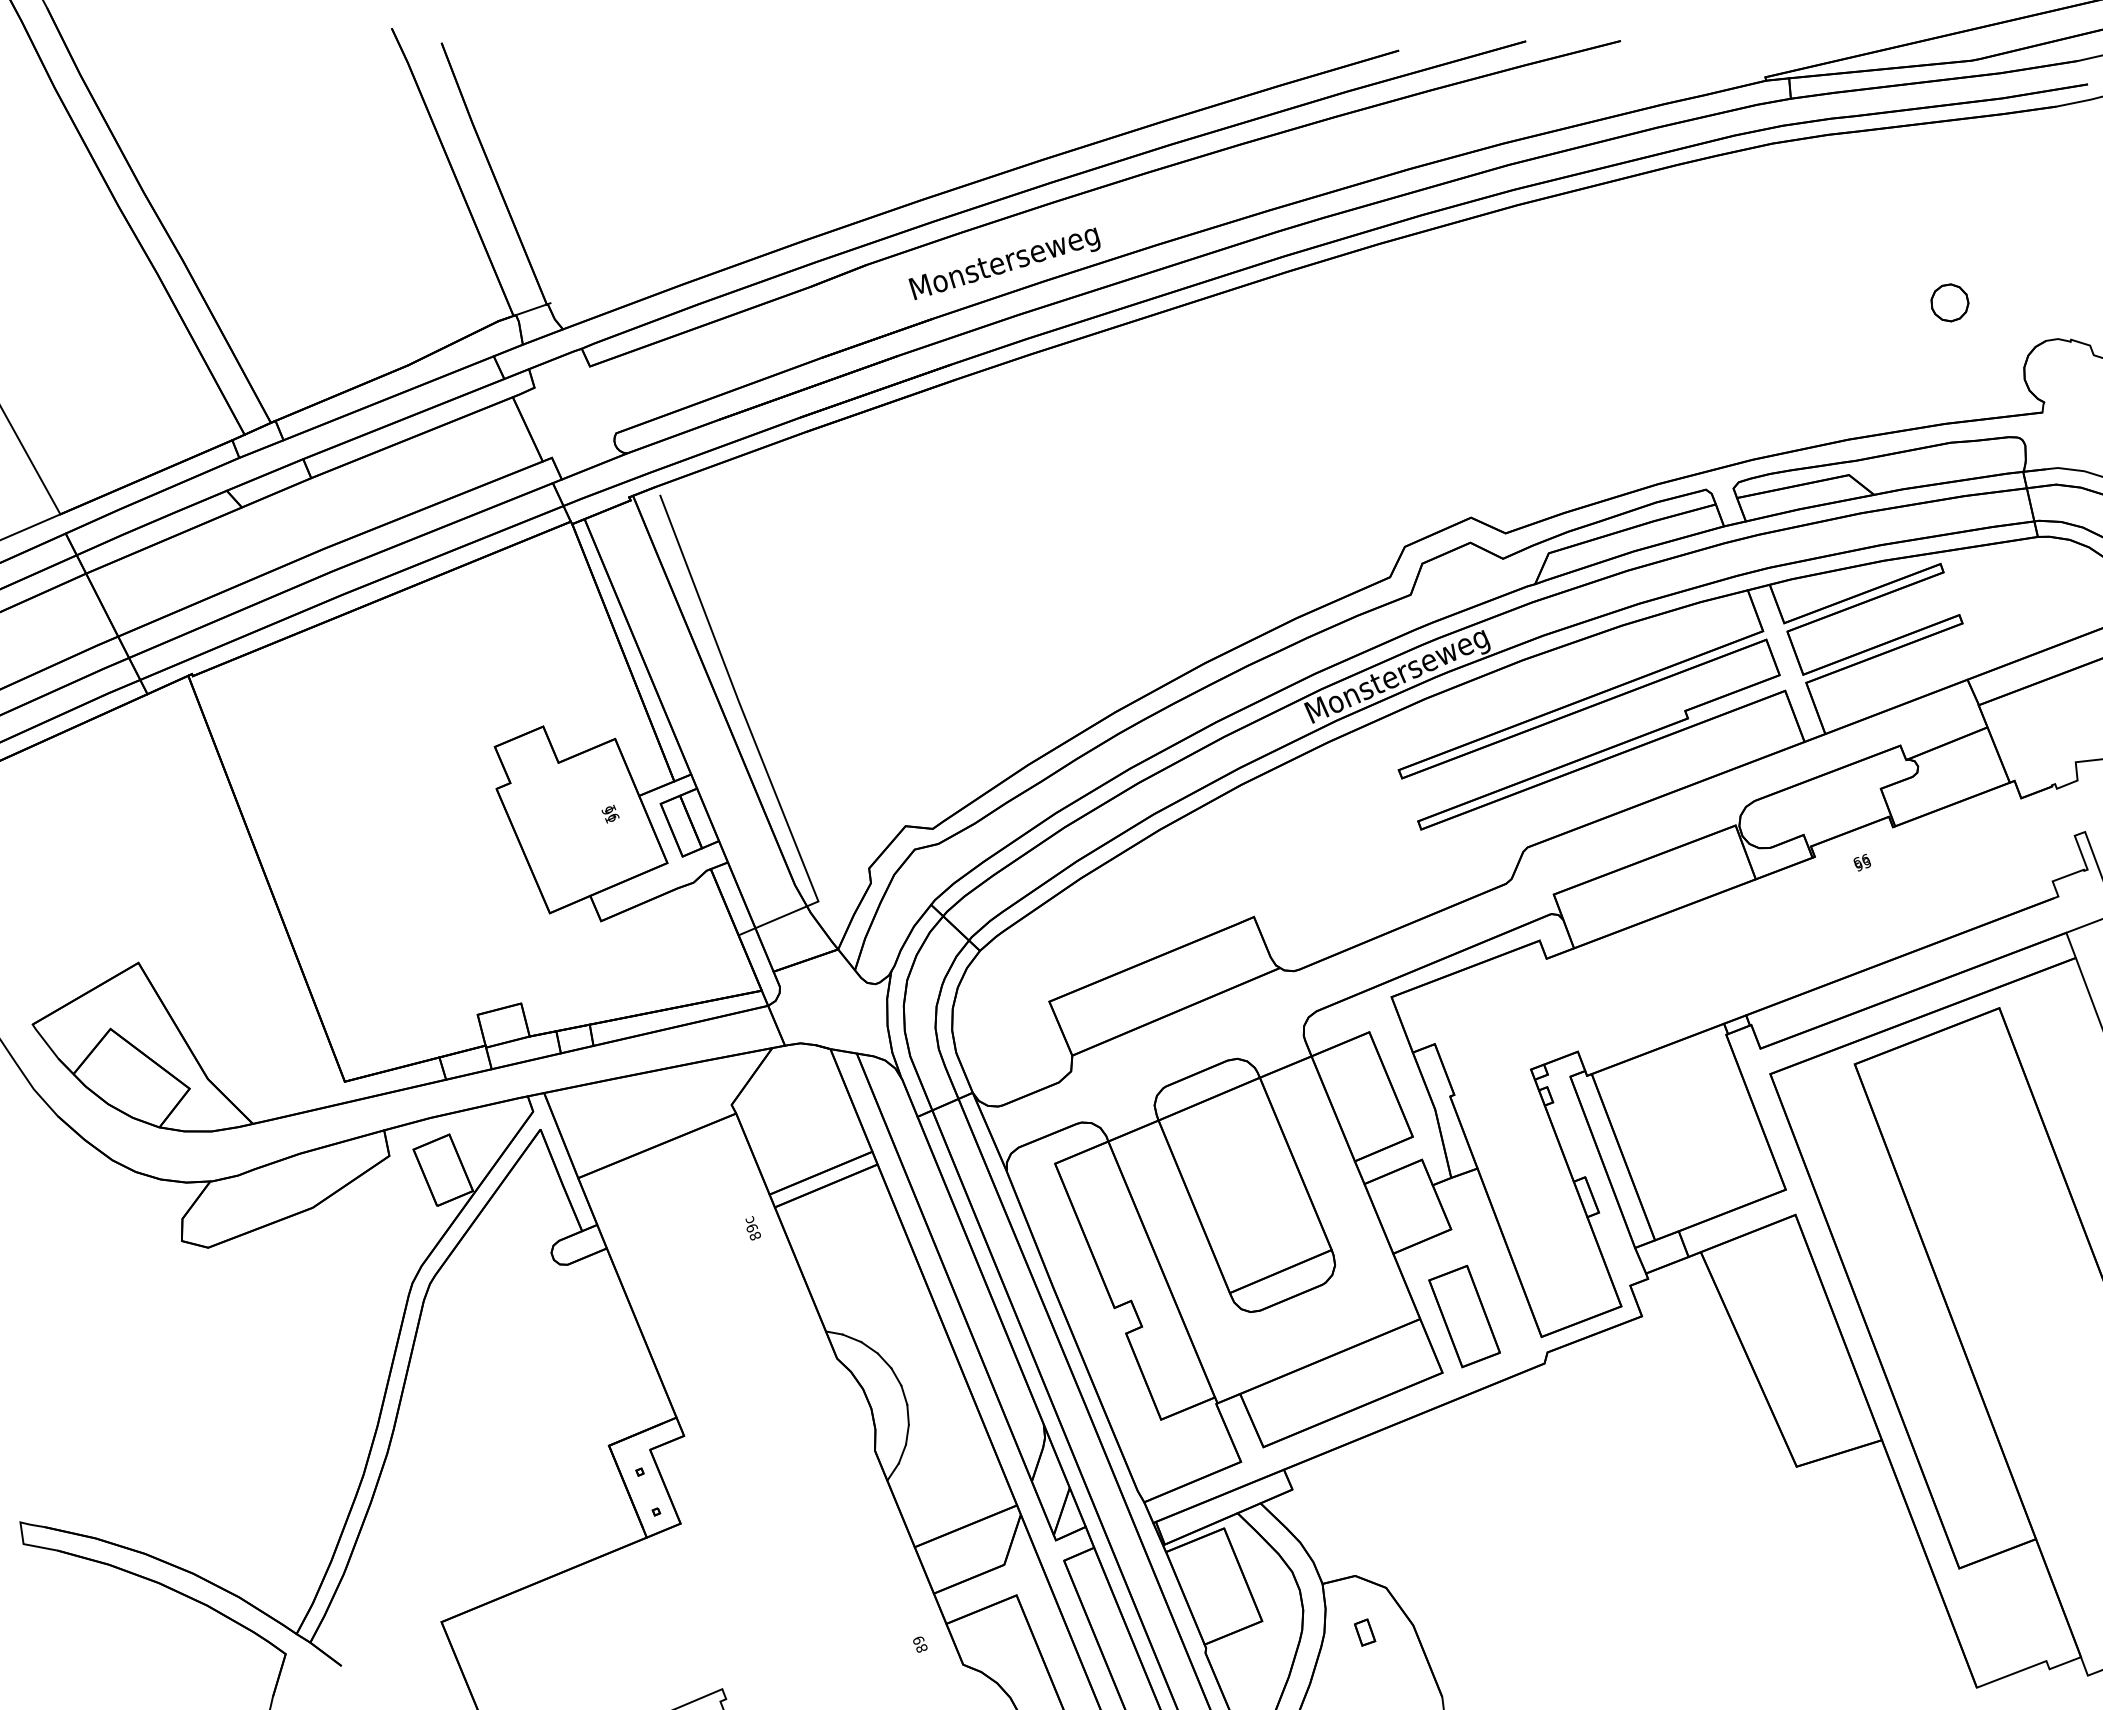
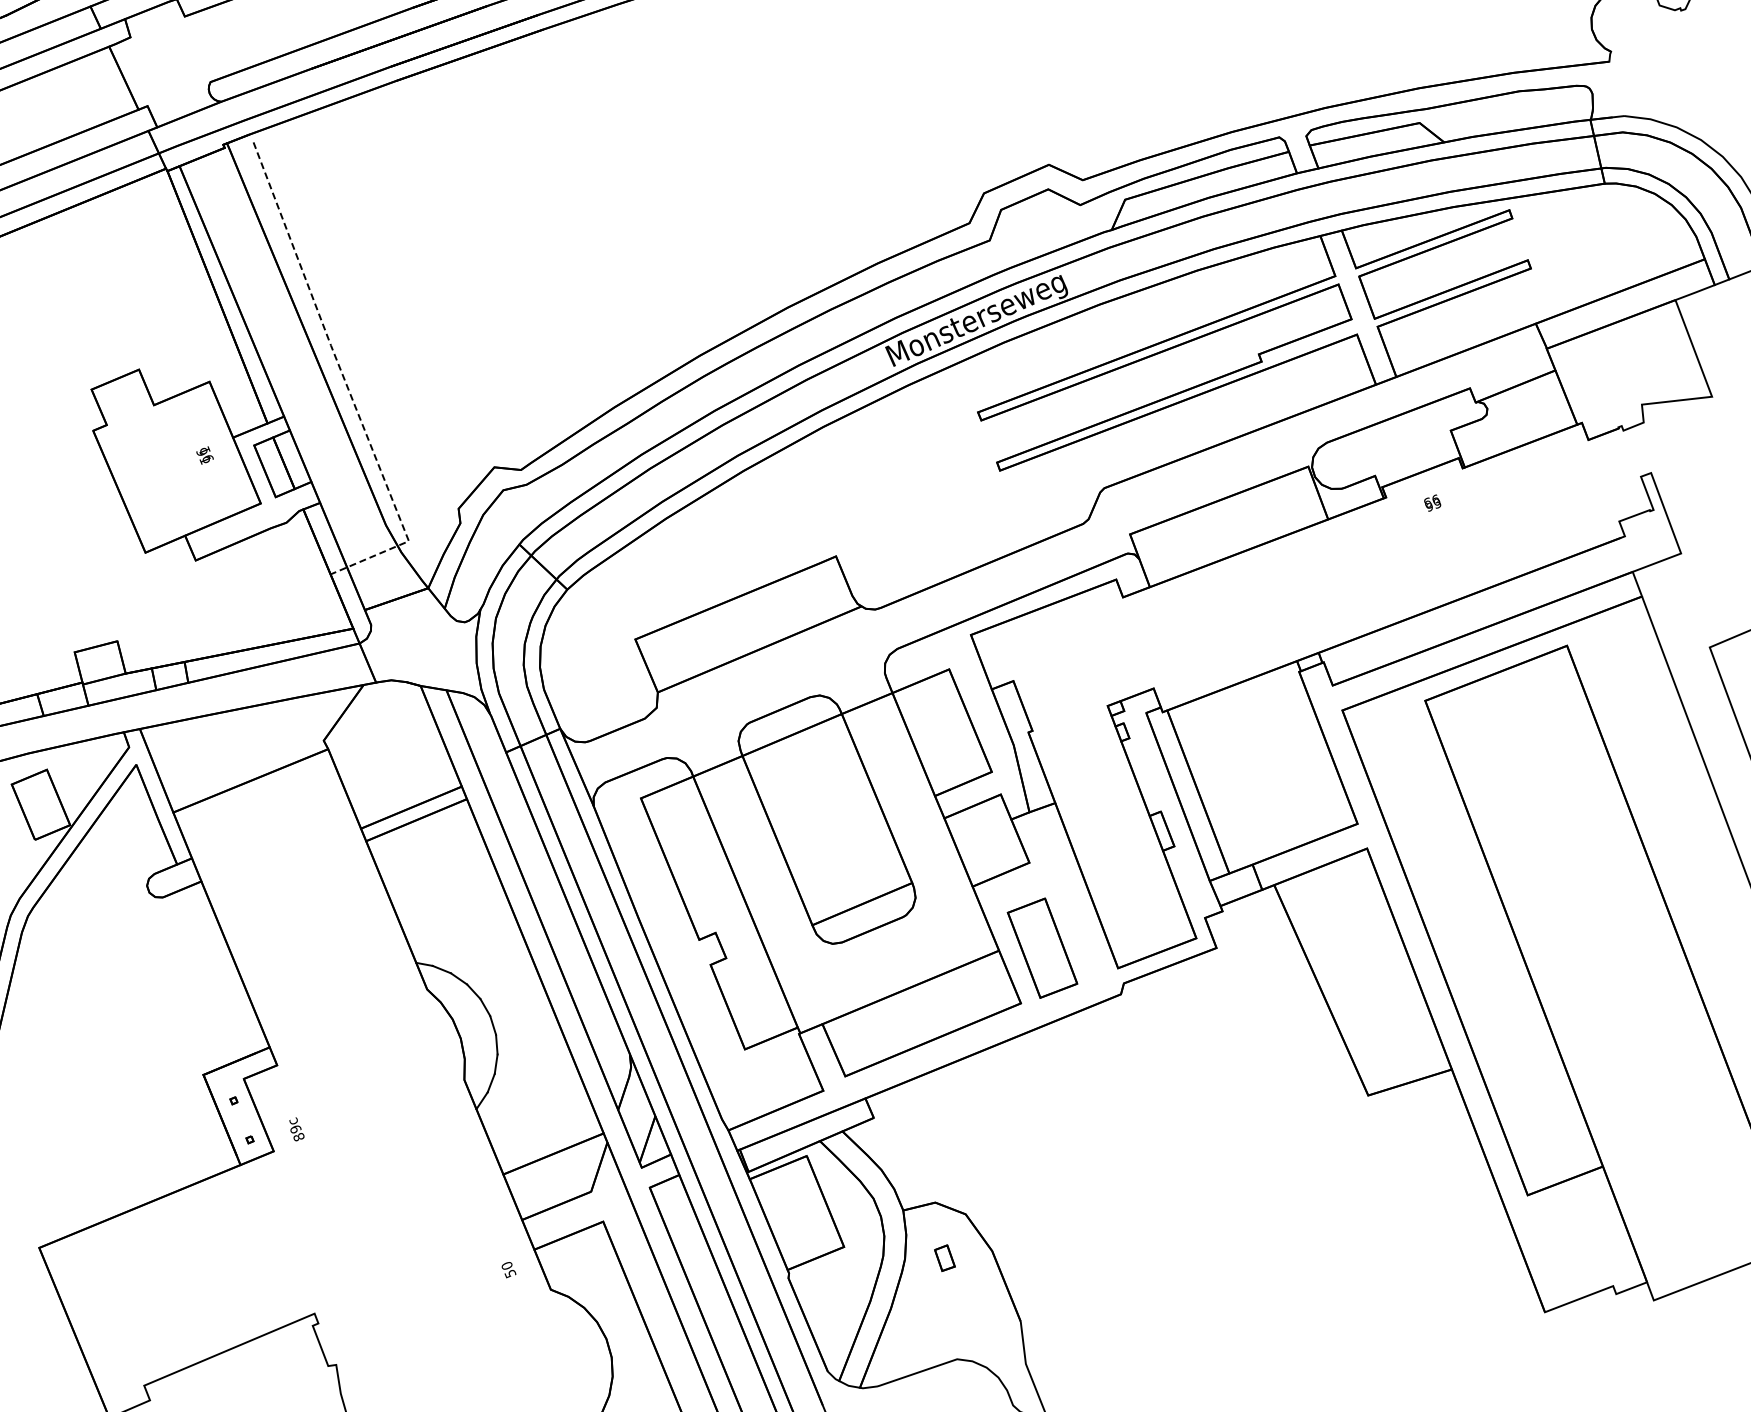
line: (754, 740) -> (346, 383), solid -> dashed
text: (752, 1228) -> (296, 1129), moved
text: (920, 1644) -> (508, 1269), 89 -> 50

